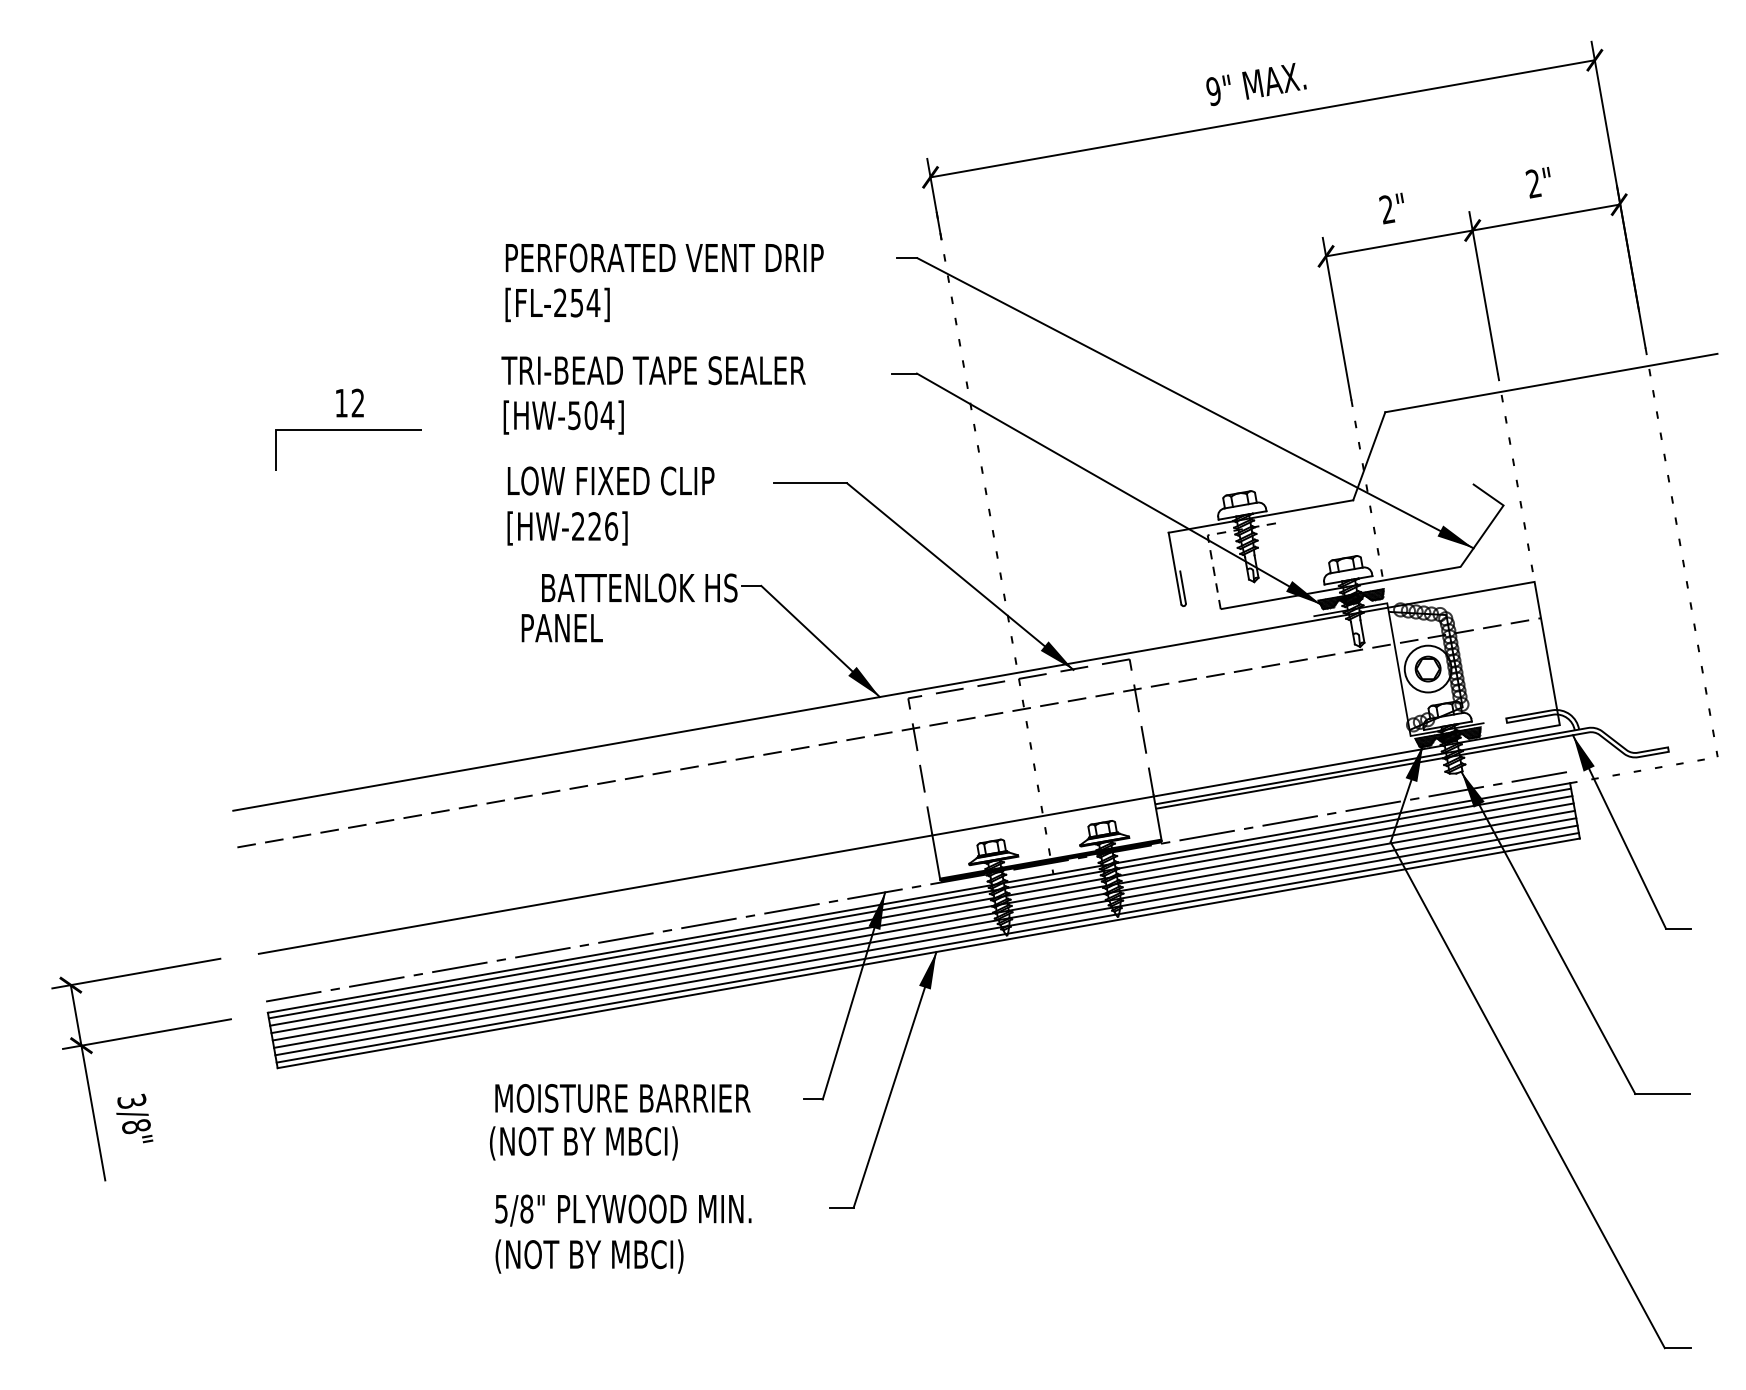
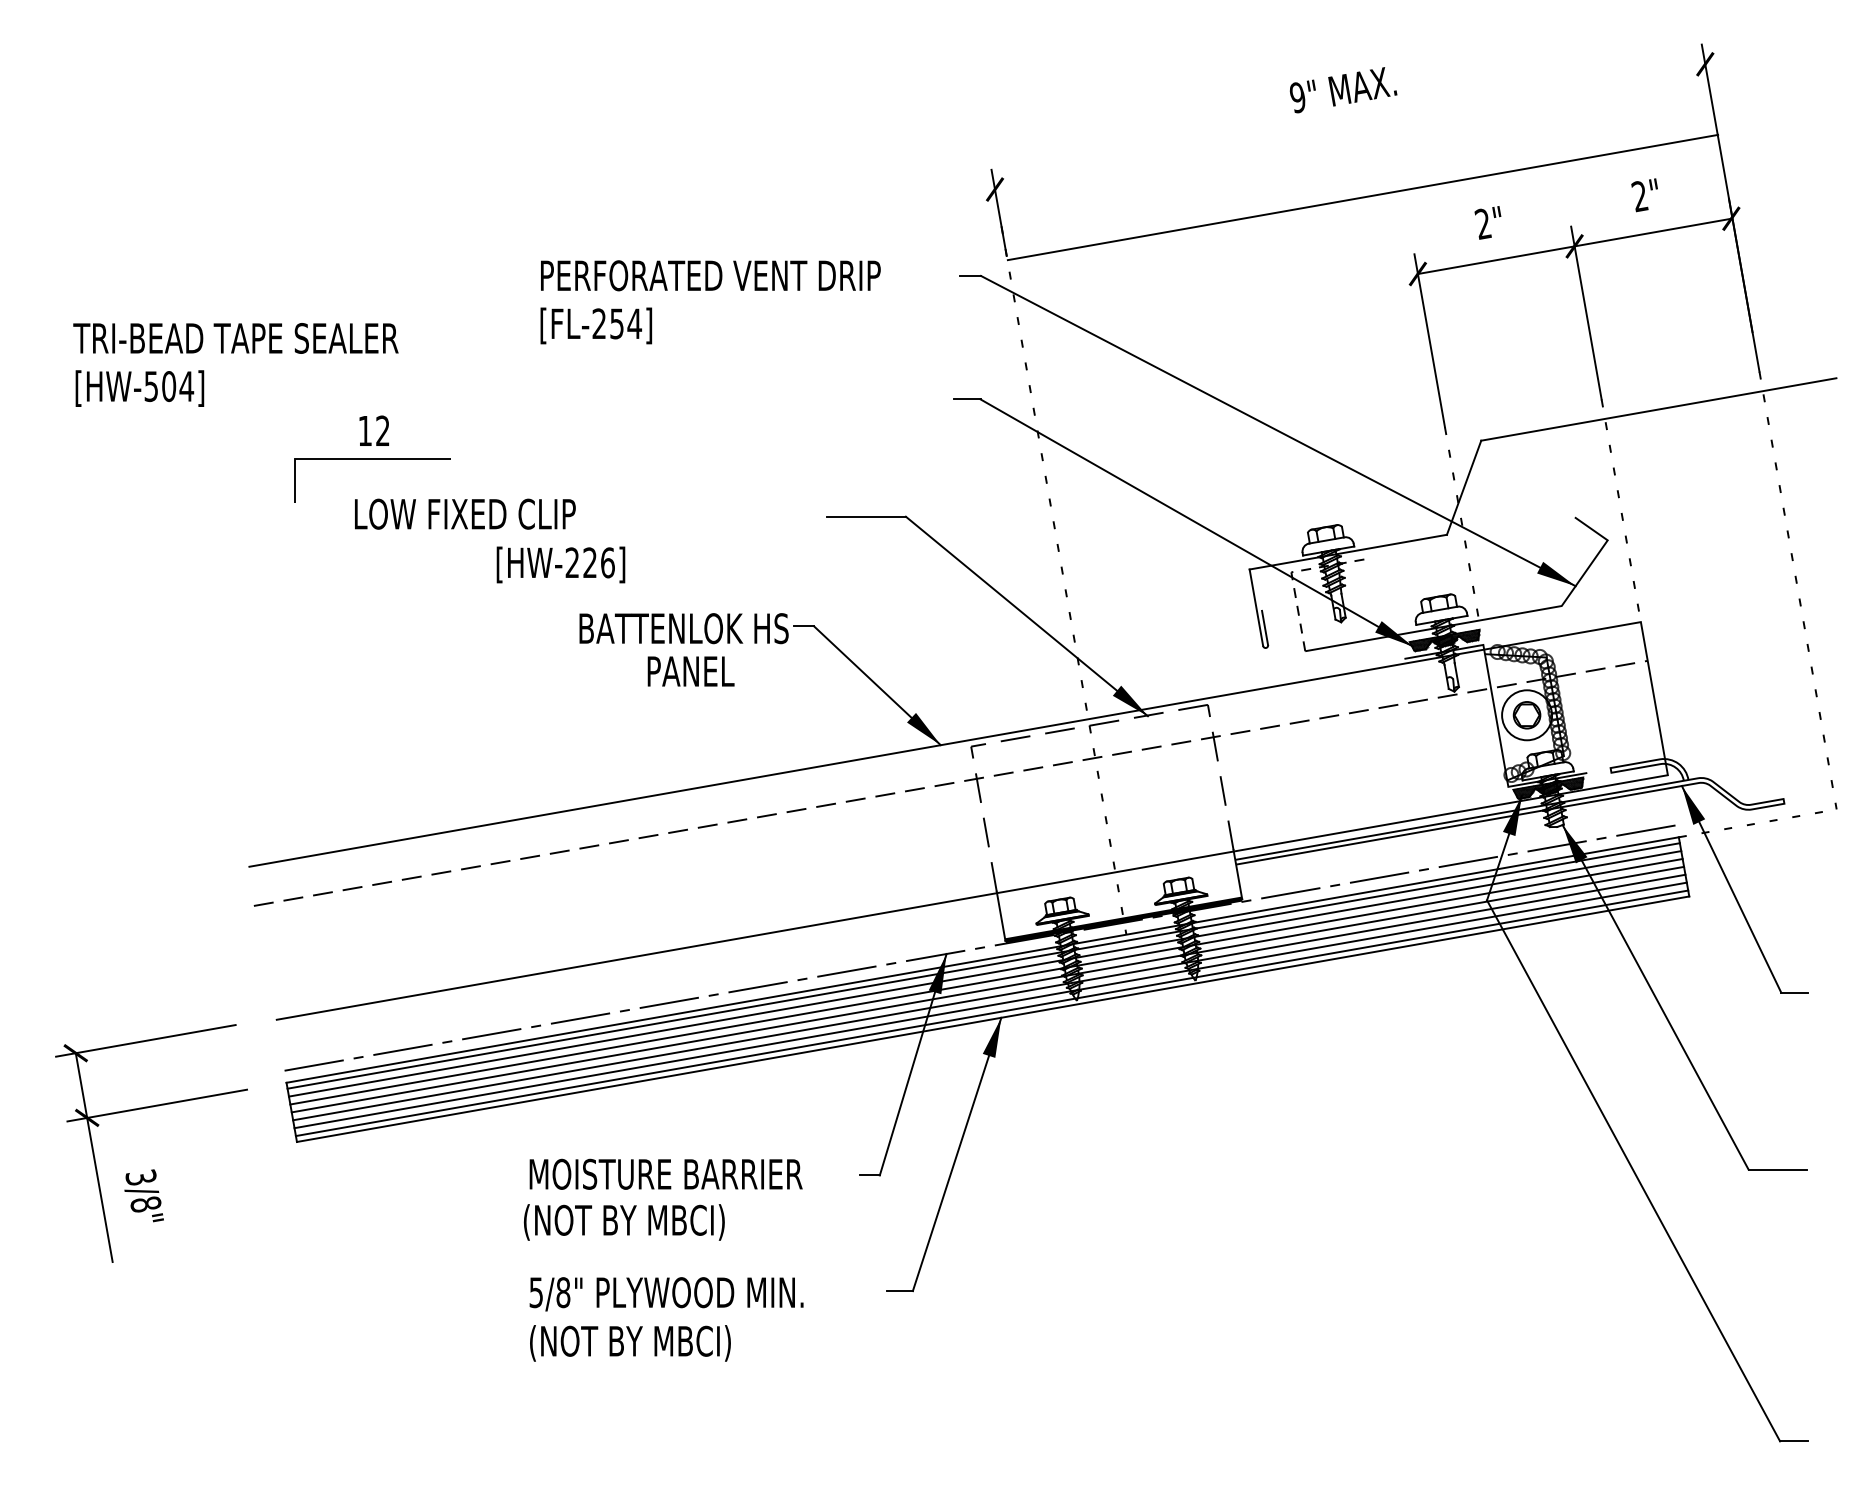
line: (1262, 118) -> (1362, 197), moved
text: (653, 395) -> (235, 365), moved
text: (610, 480) -> (464, 513), moved
text: (567, 528) -> (560, 564), moved
text: (561, 628) -> (690, 671), moved

